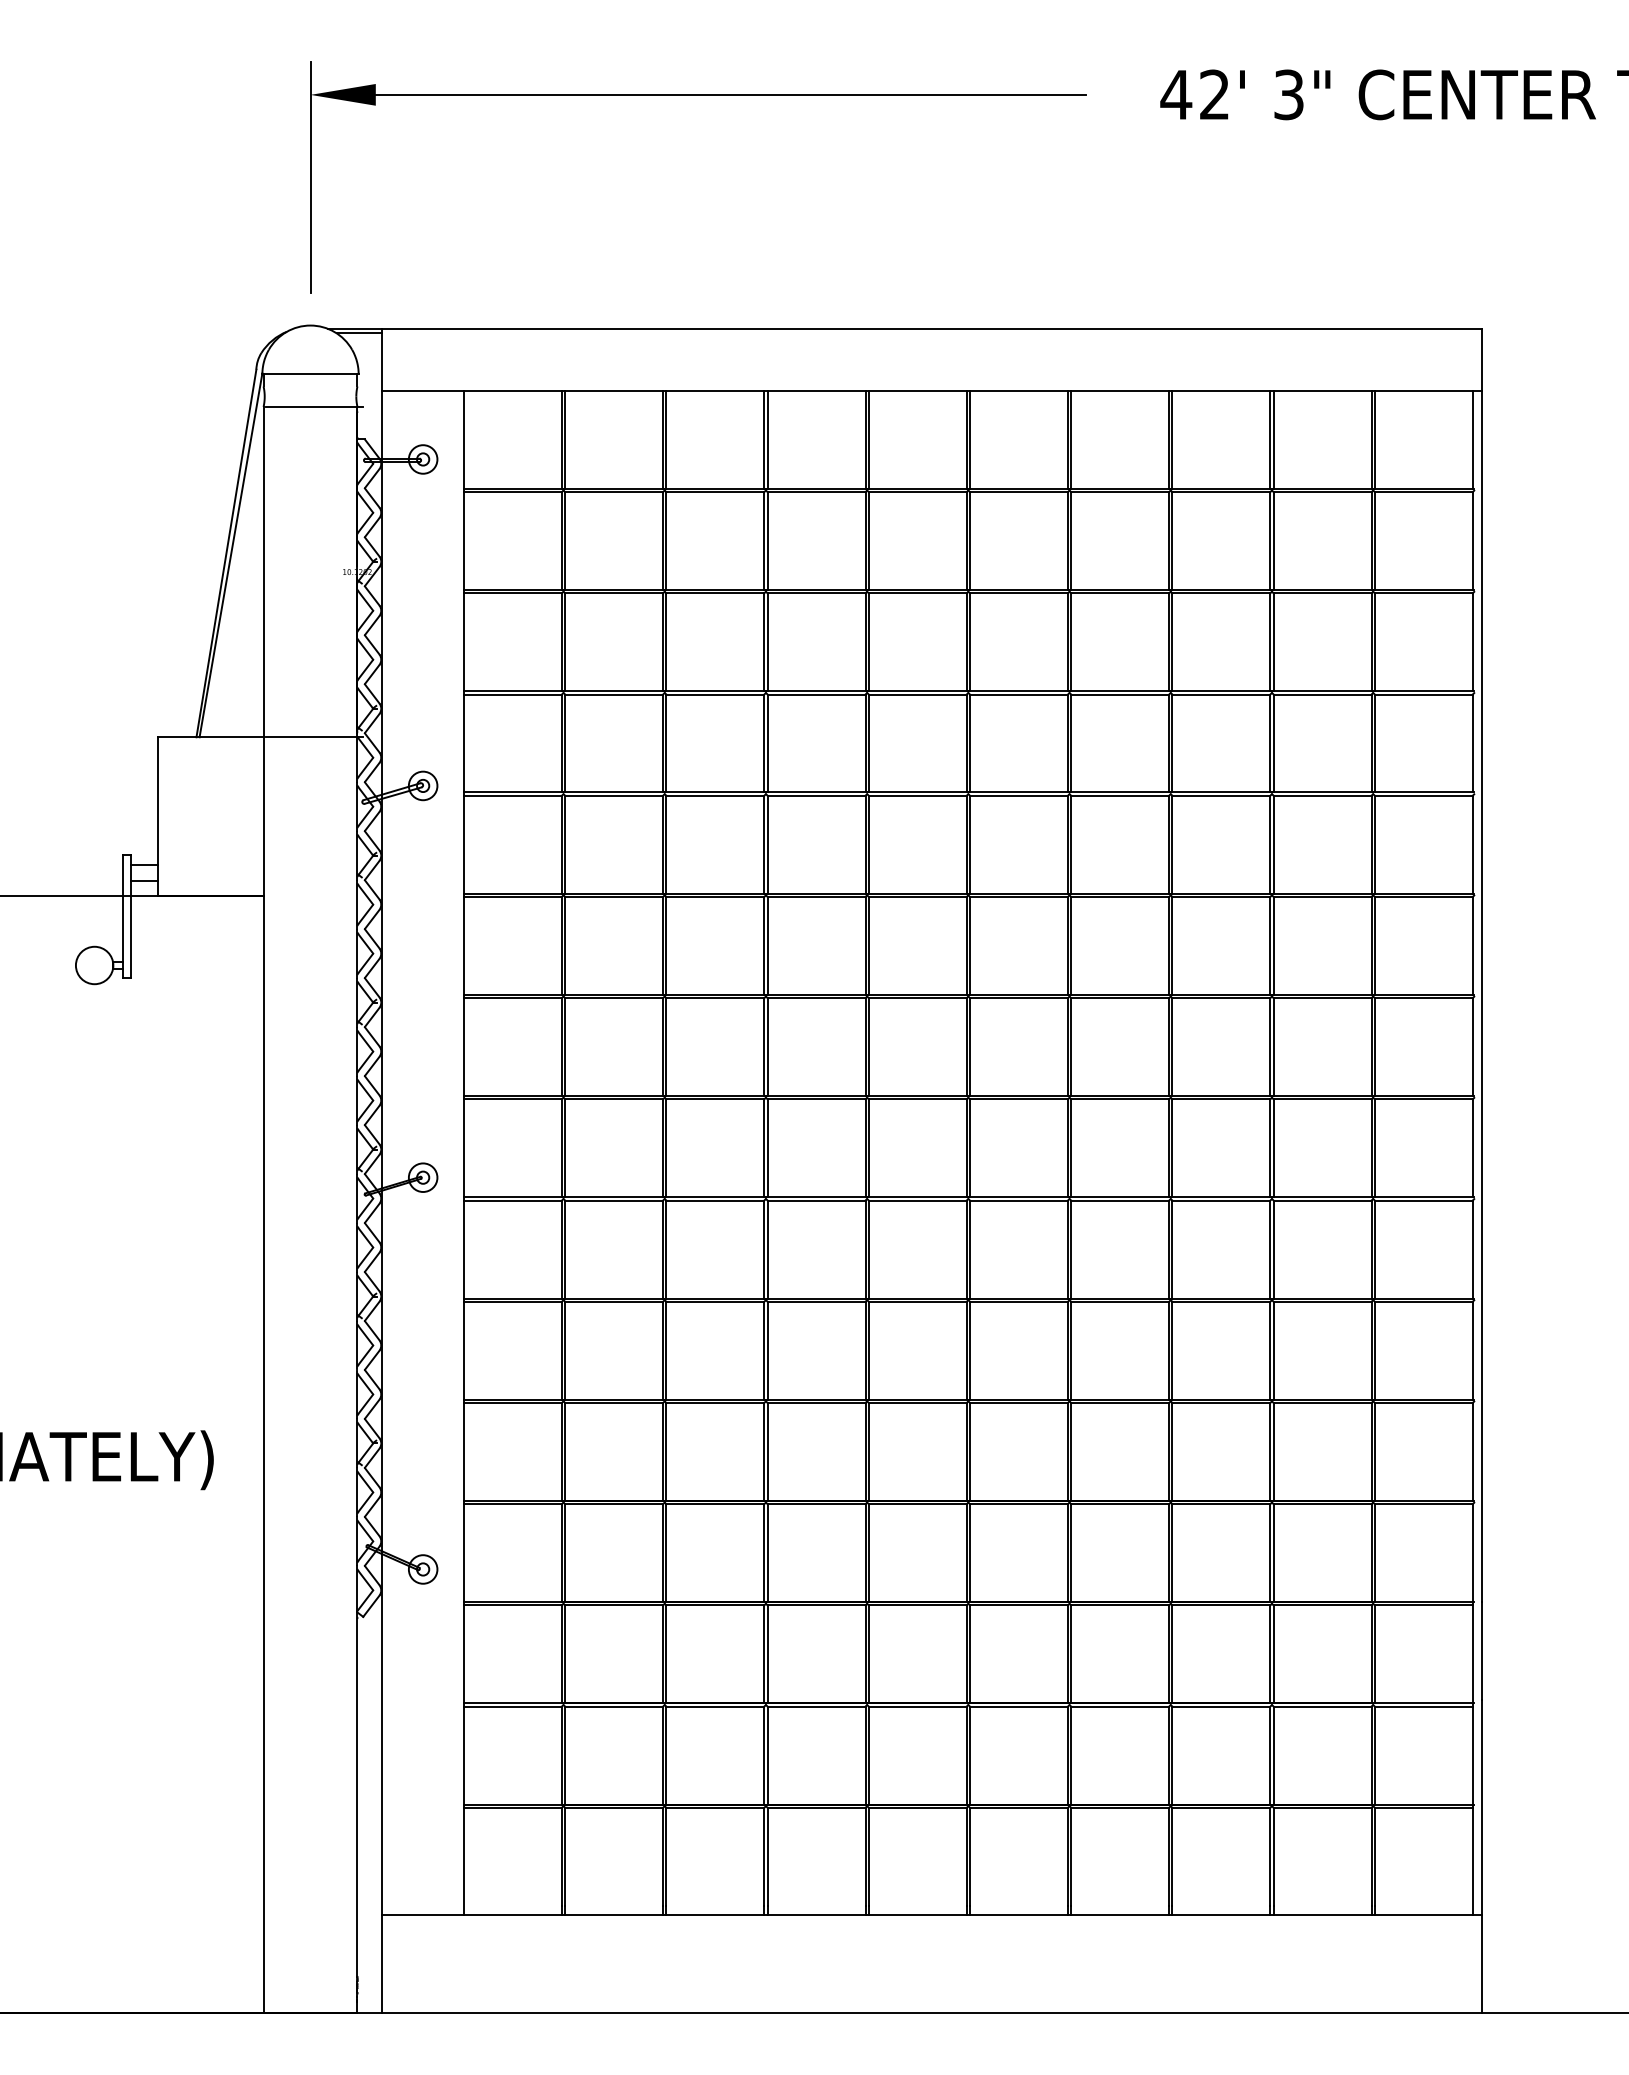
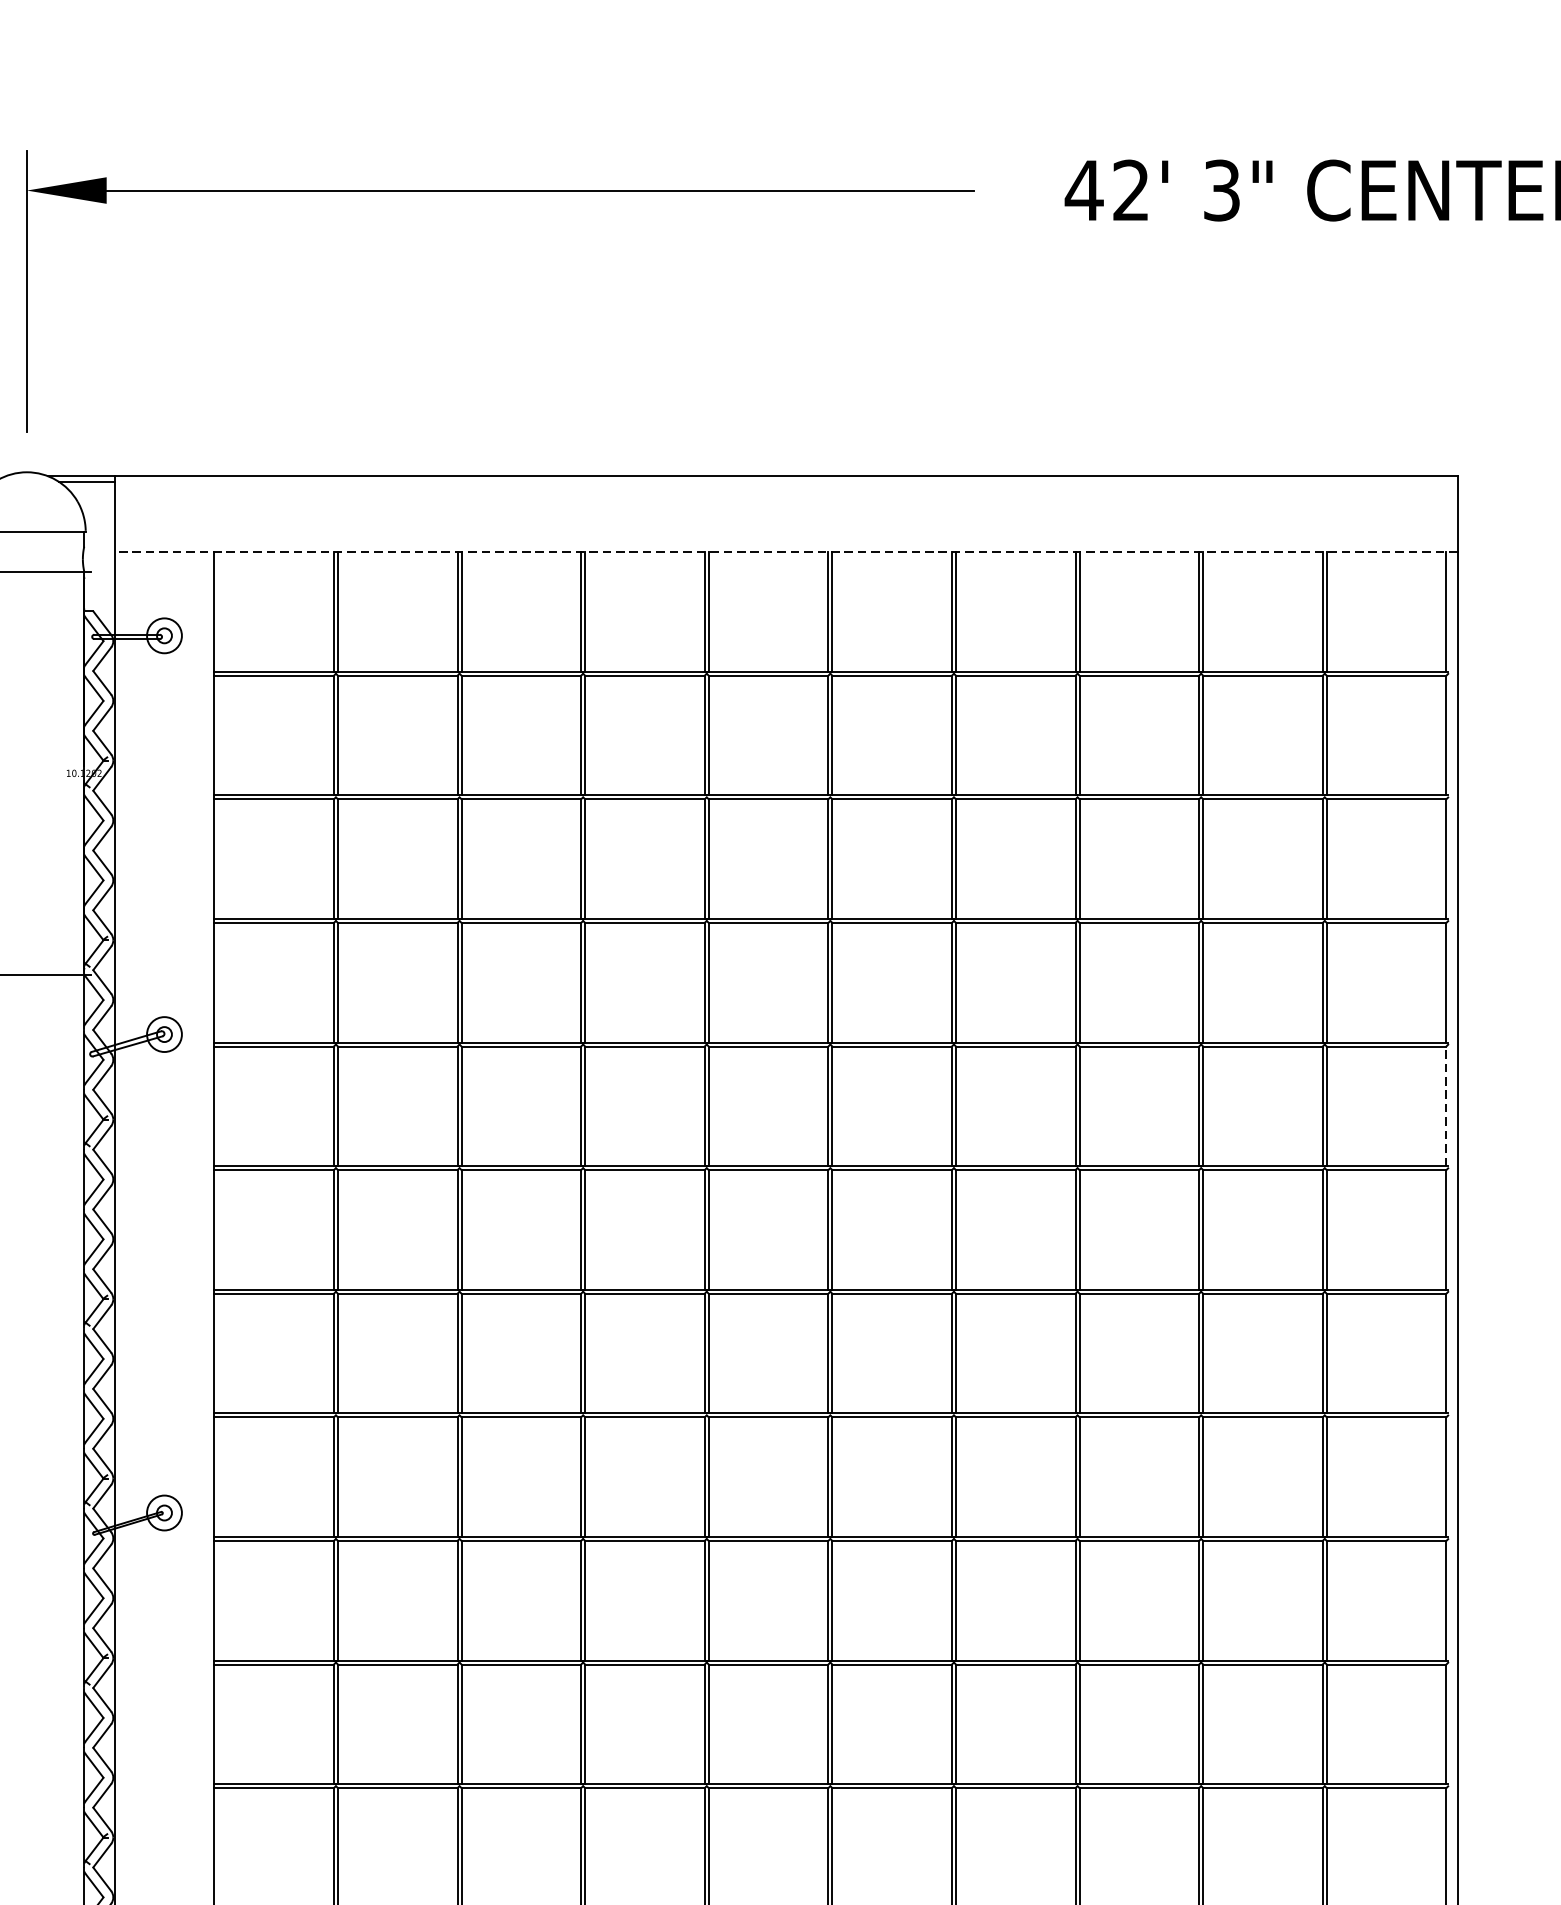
line: (932, 390) -> (786, 551), solid -> dashed
line: (1472, 844) -> (1446, 1106), solid -> dashed

